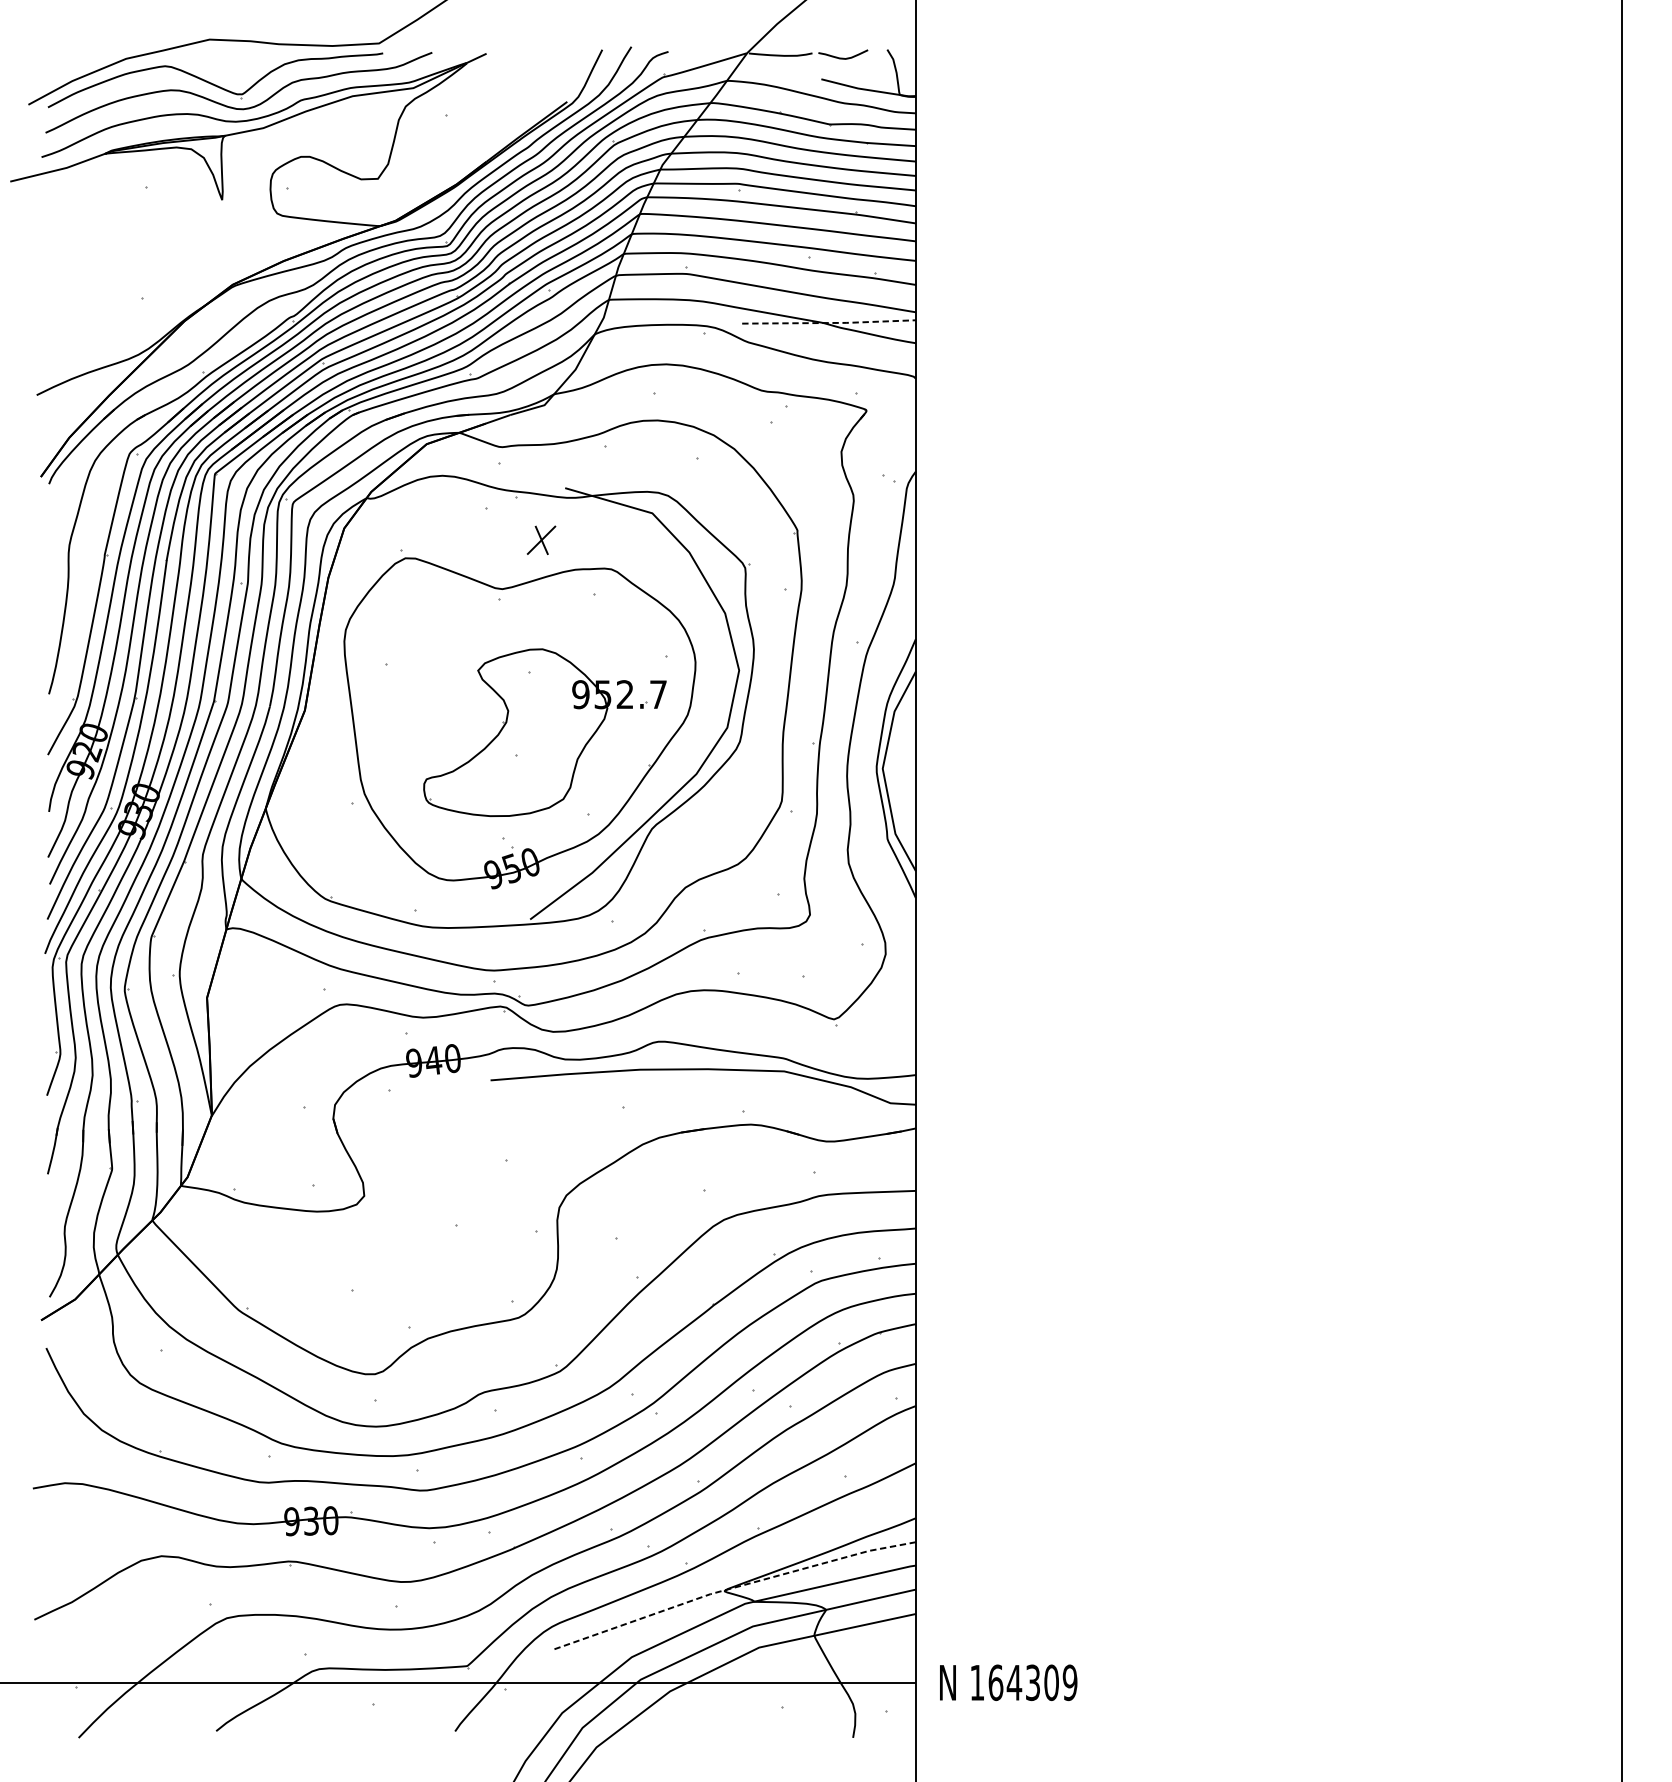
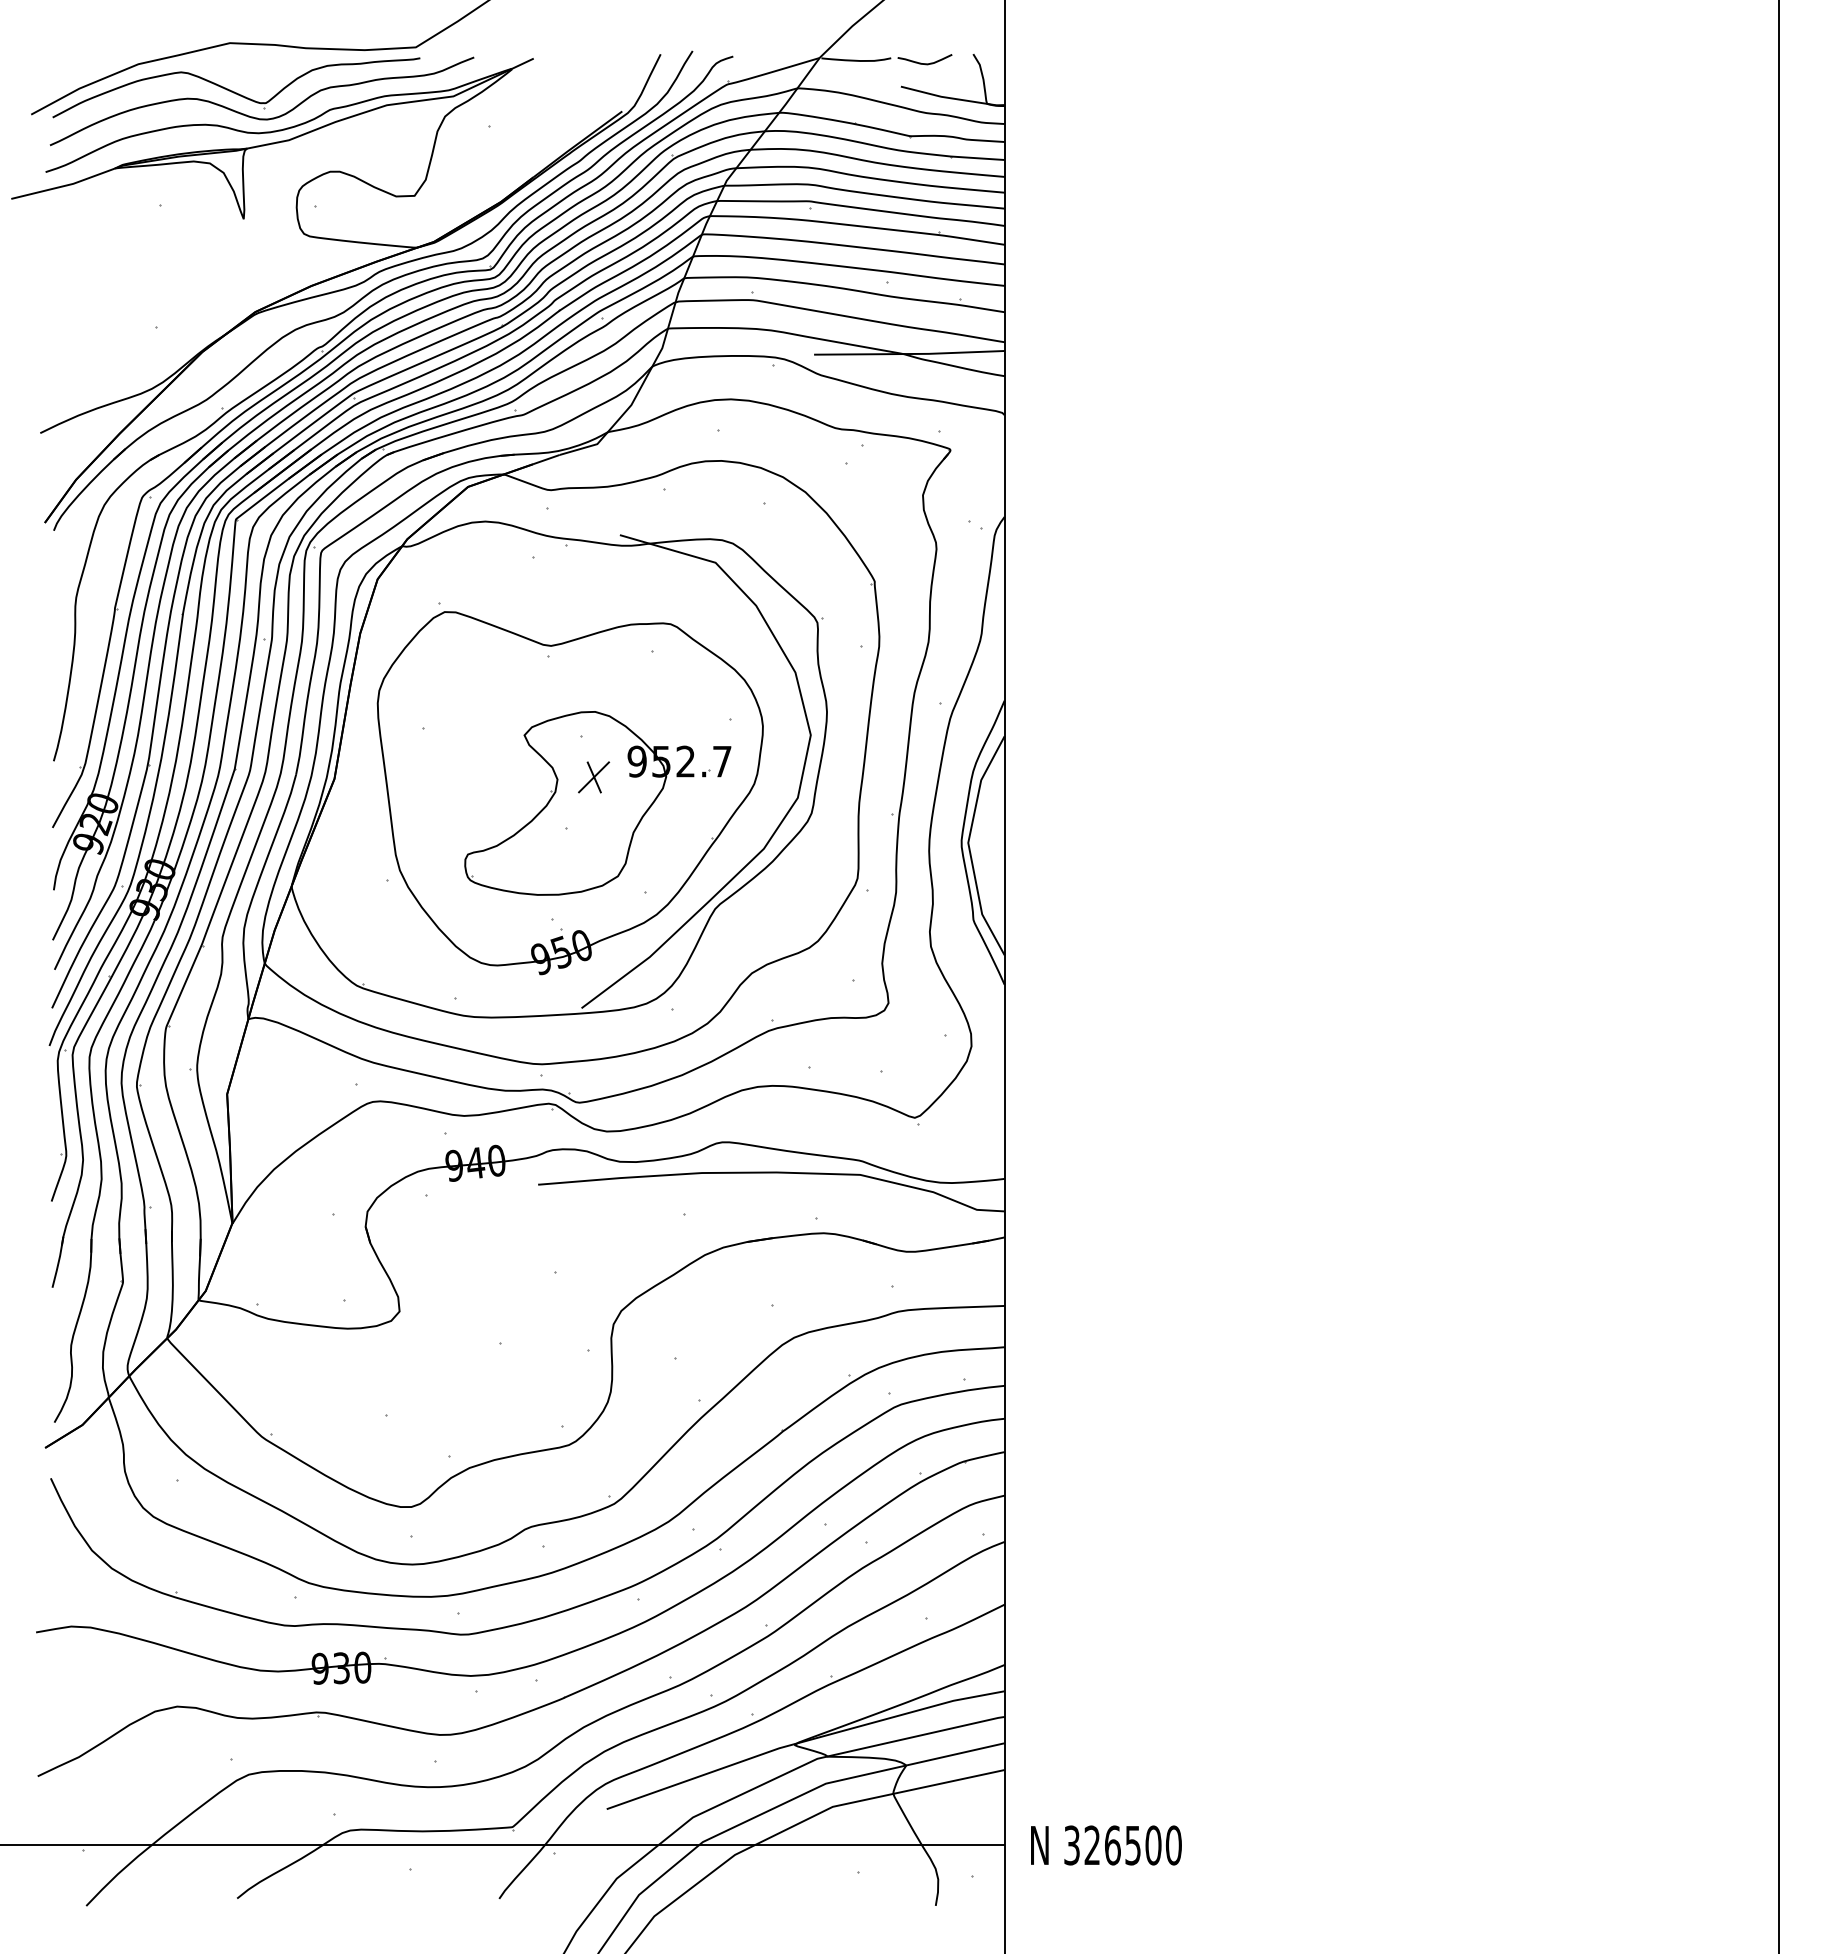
line: (829, 323) -> (909, 354), dashed -> solid
part: (541, 540) -> (594, 777), moved
line: (731, 1587) -> (802, 1741), dashed -> solid
text: (1023, 1682) -> (1122, 1845), 164309 -> 326500

